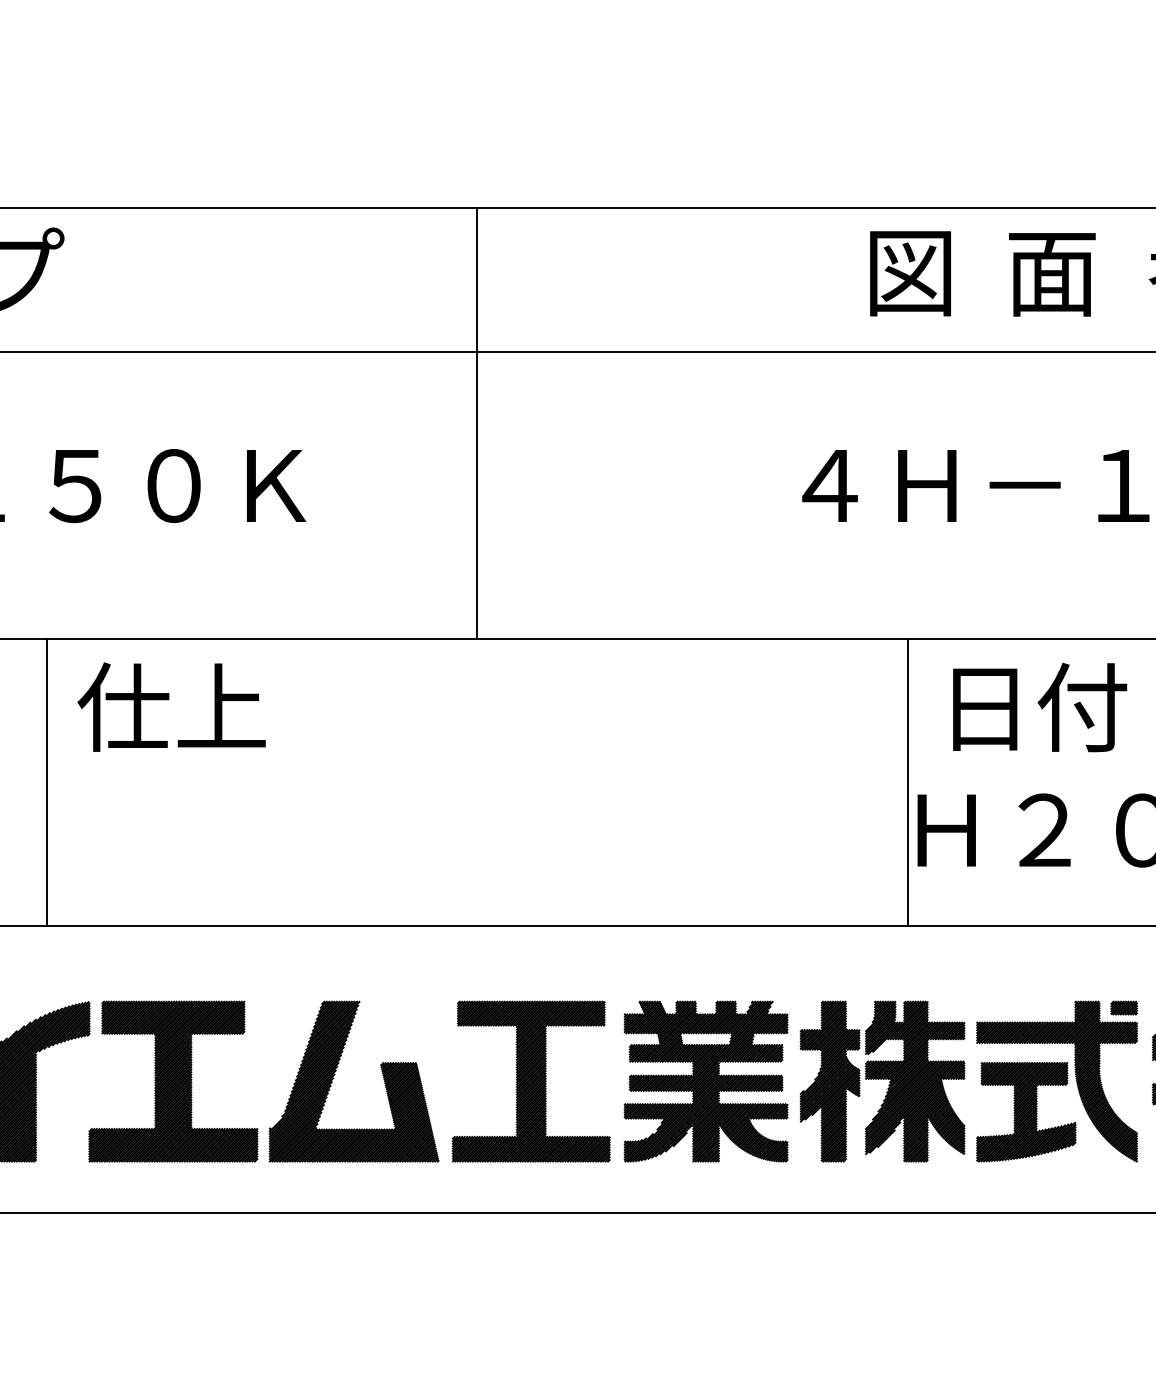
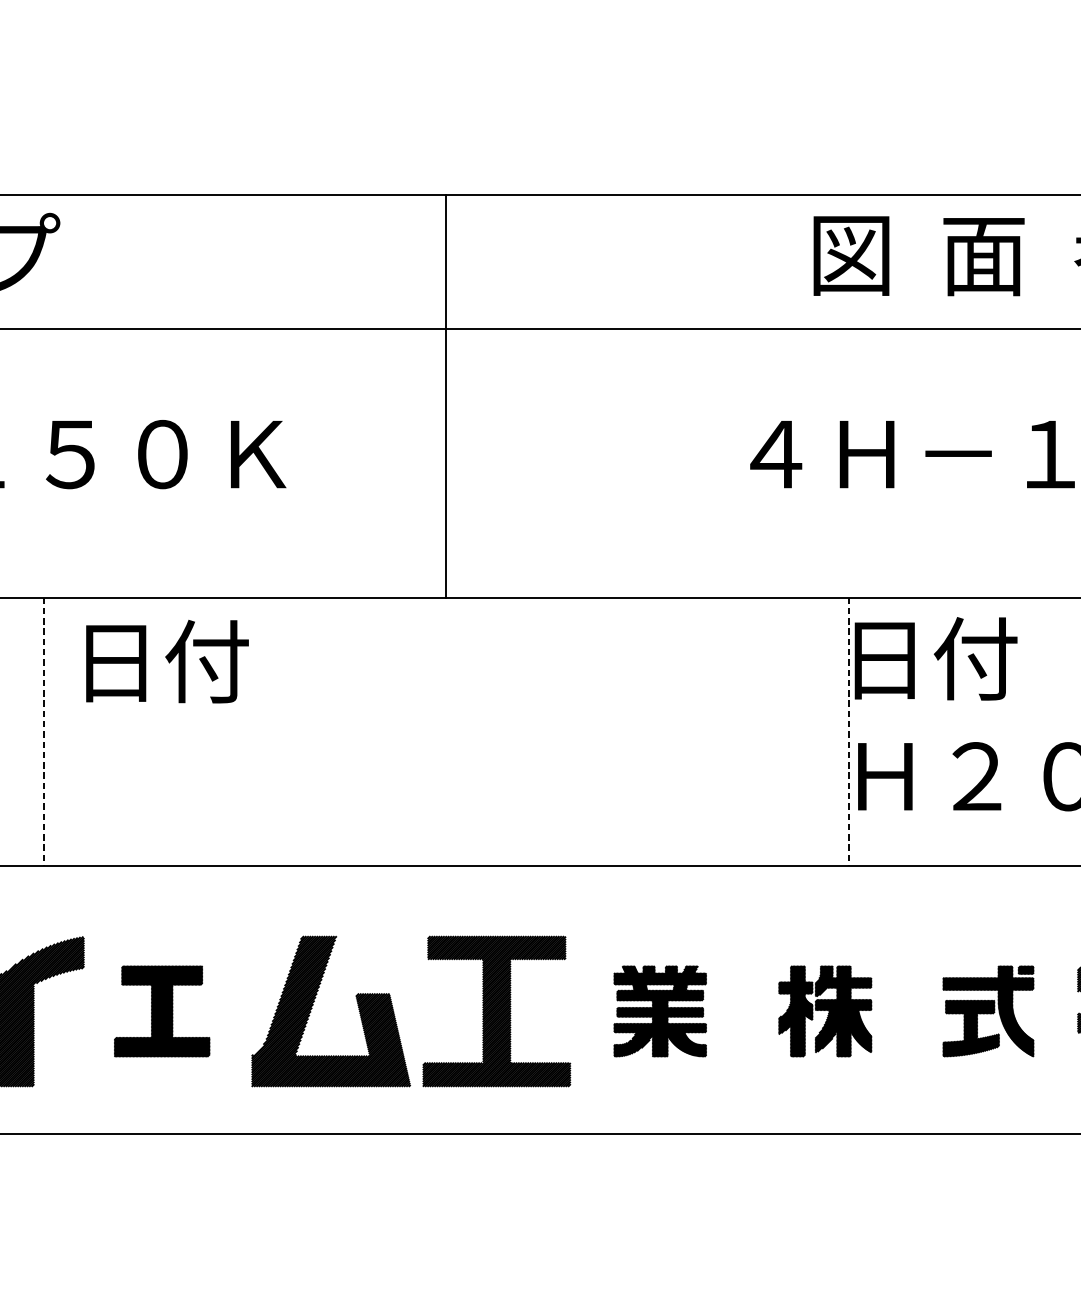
text: (171, 707) -> (160, 661), 仕上 -> 日付
text: (1040, 707) -> (936, 658), moved
line: (46, 782) -> (43, 731), solid -> dashed
line: (907, 782) -> (848, 731), solid -> dashed
part: (173, 1081) -> (162, 1011), size x0.6
part: (705, 1081) -> (659, 1011), size x0.6
part: (882, 1081) -> (825, 1011), size x0.6
part: (1056, 1081) -> (987, 1011), size x0.6

